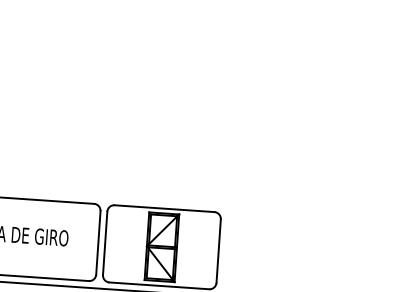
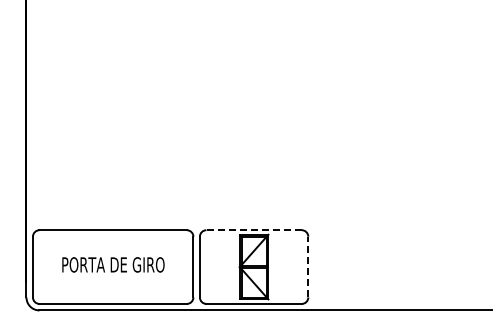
line: (164, 208) -> (254, 230), solid -> dashed
line: (218, 250) -> (308, 266), solid -> dashed

